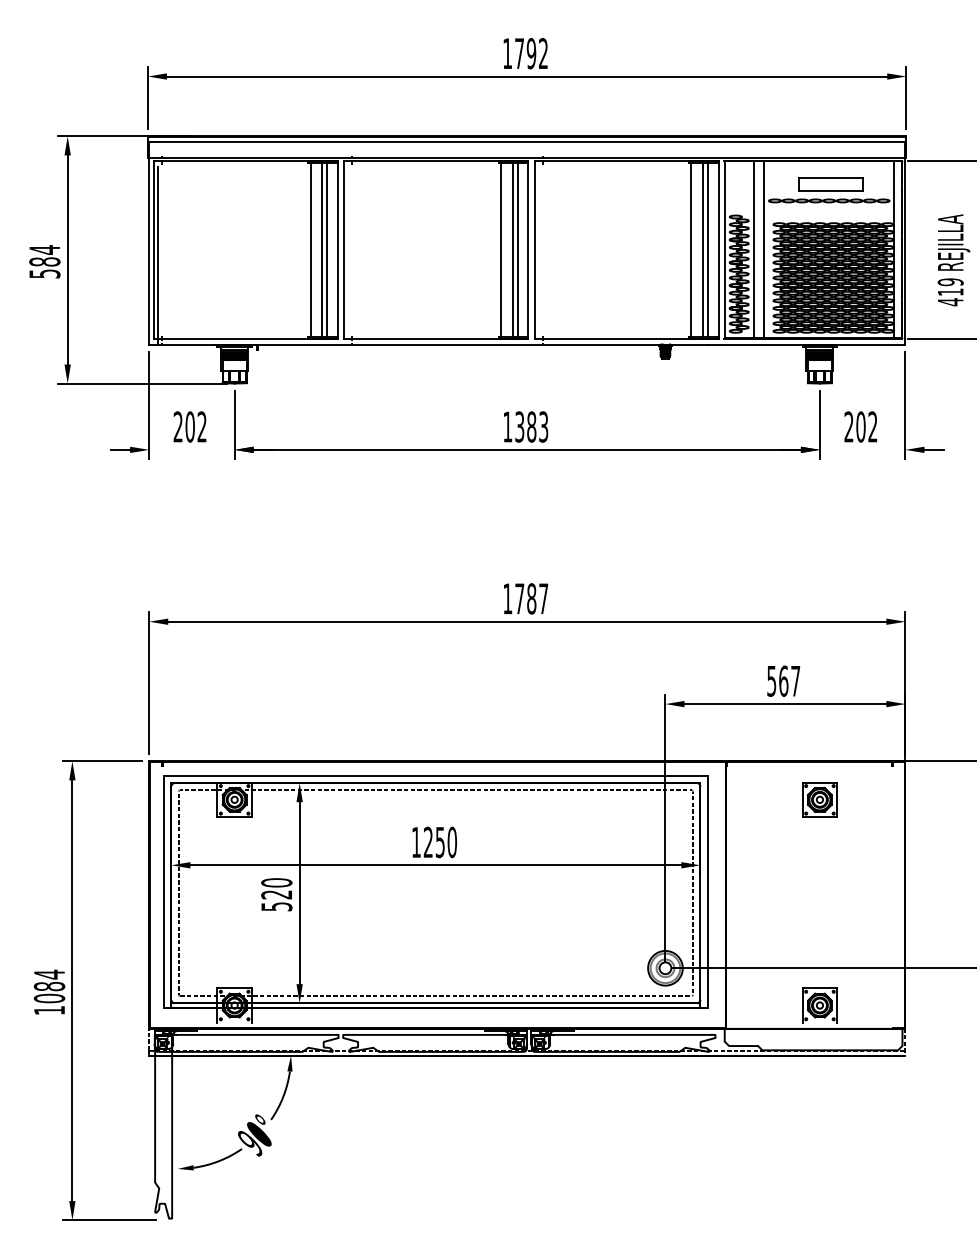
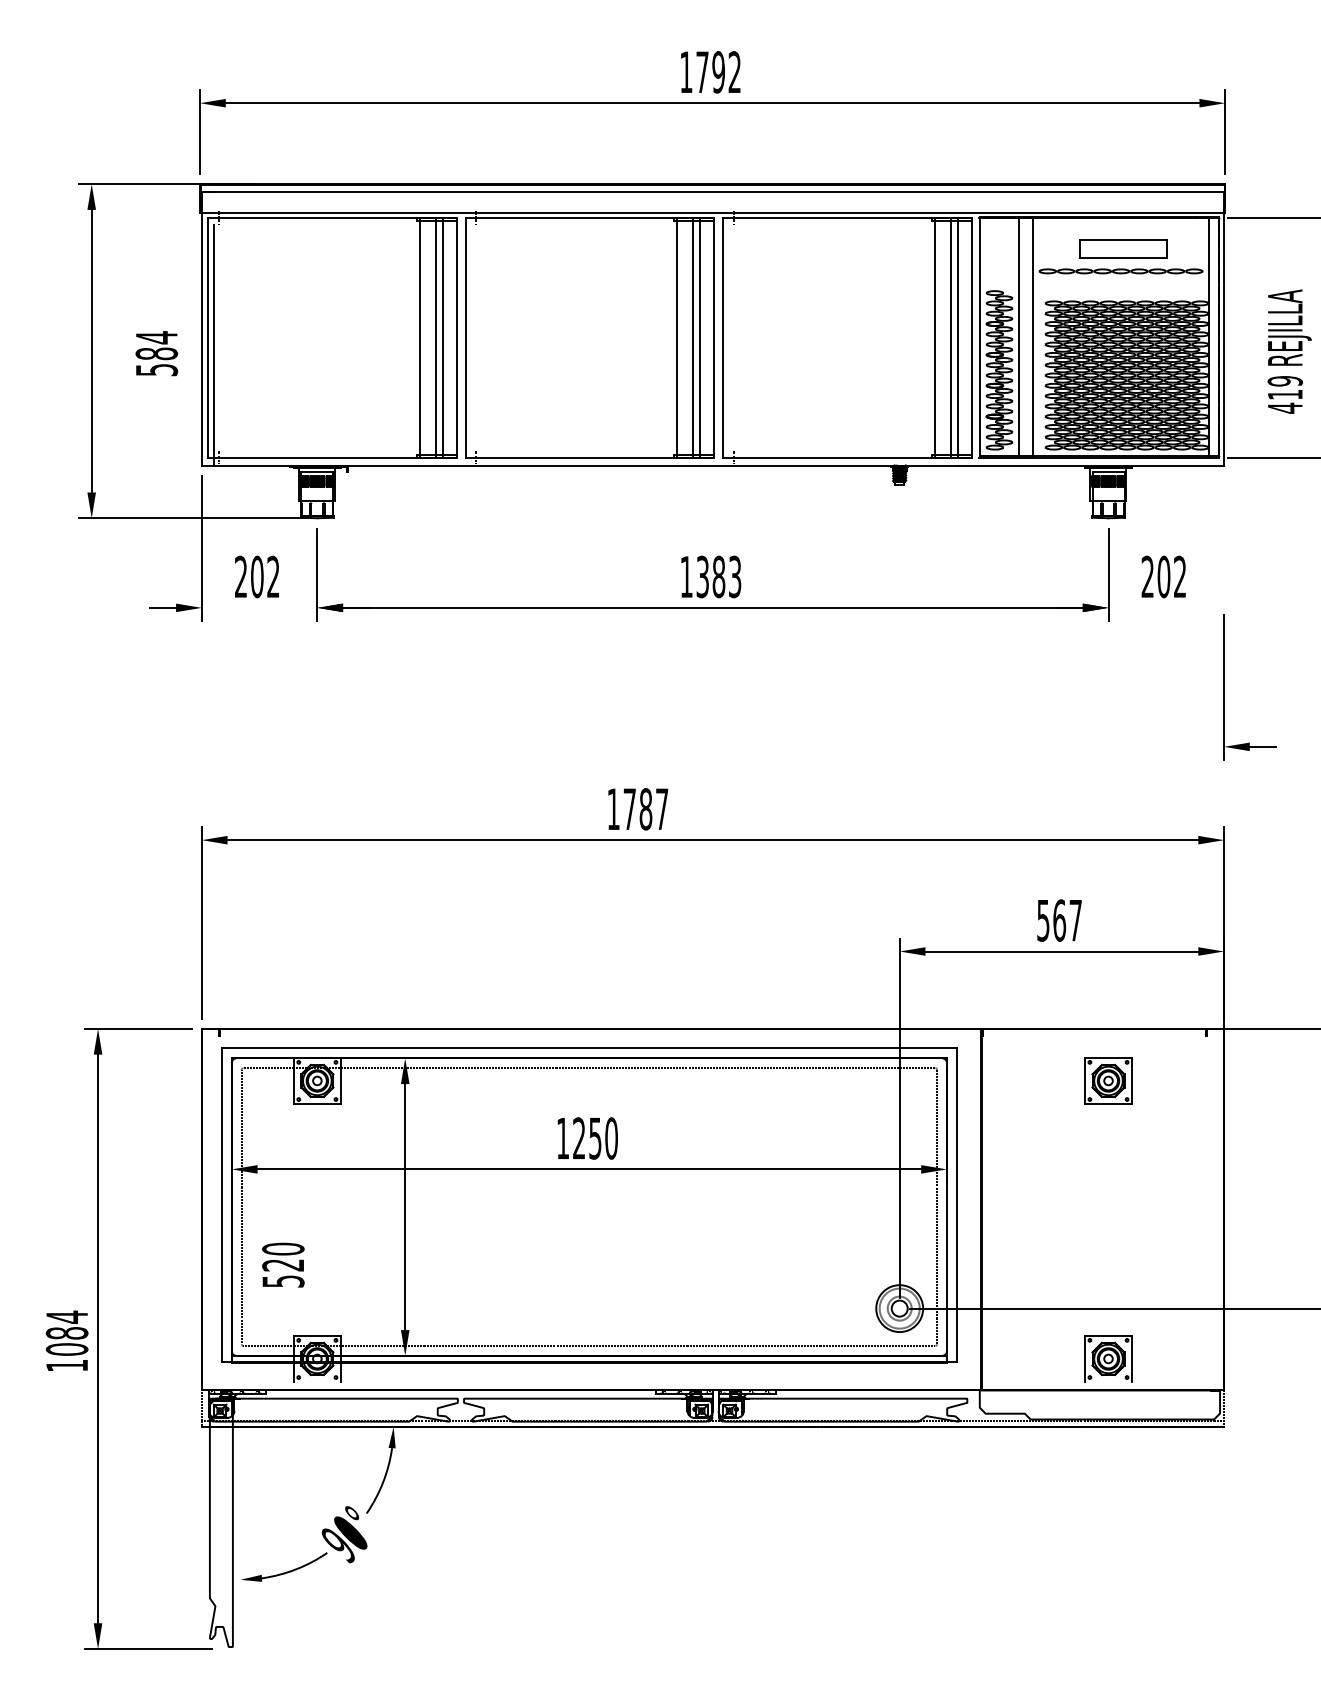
text: (44, 261) -> (156, 353), moved
part: (905, 405) -> (1224, 687), moved
text: (526, 599) -> (638, 809), moved
text: (276, 894) -> (283, 1264), moved

